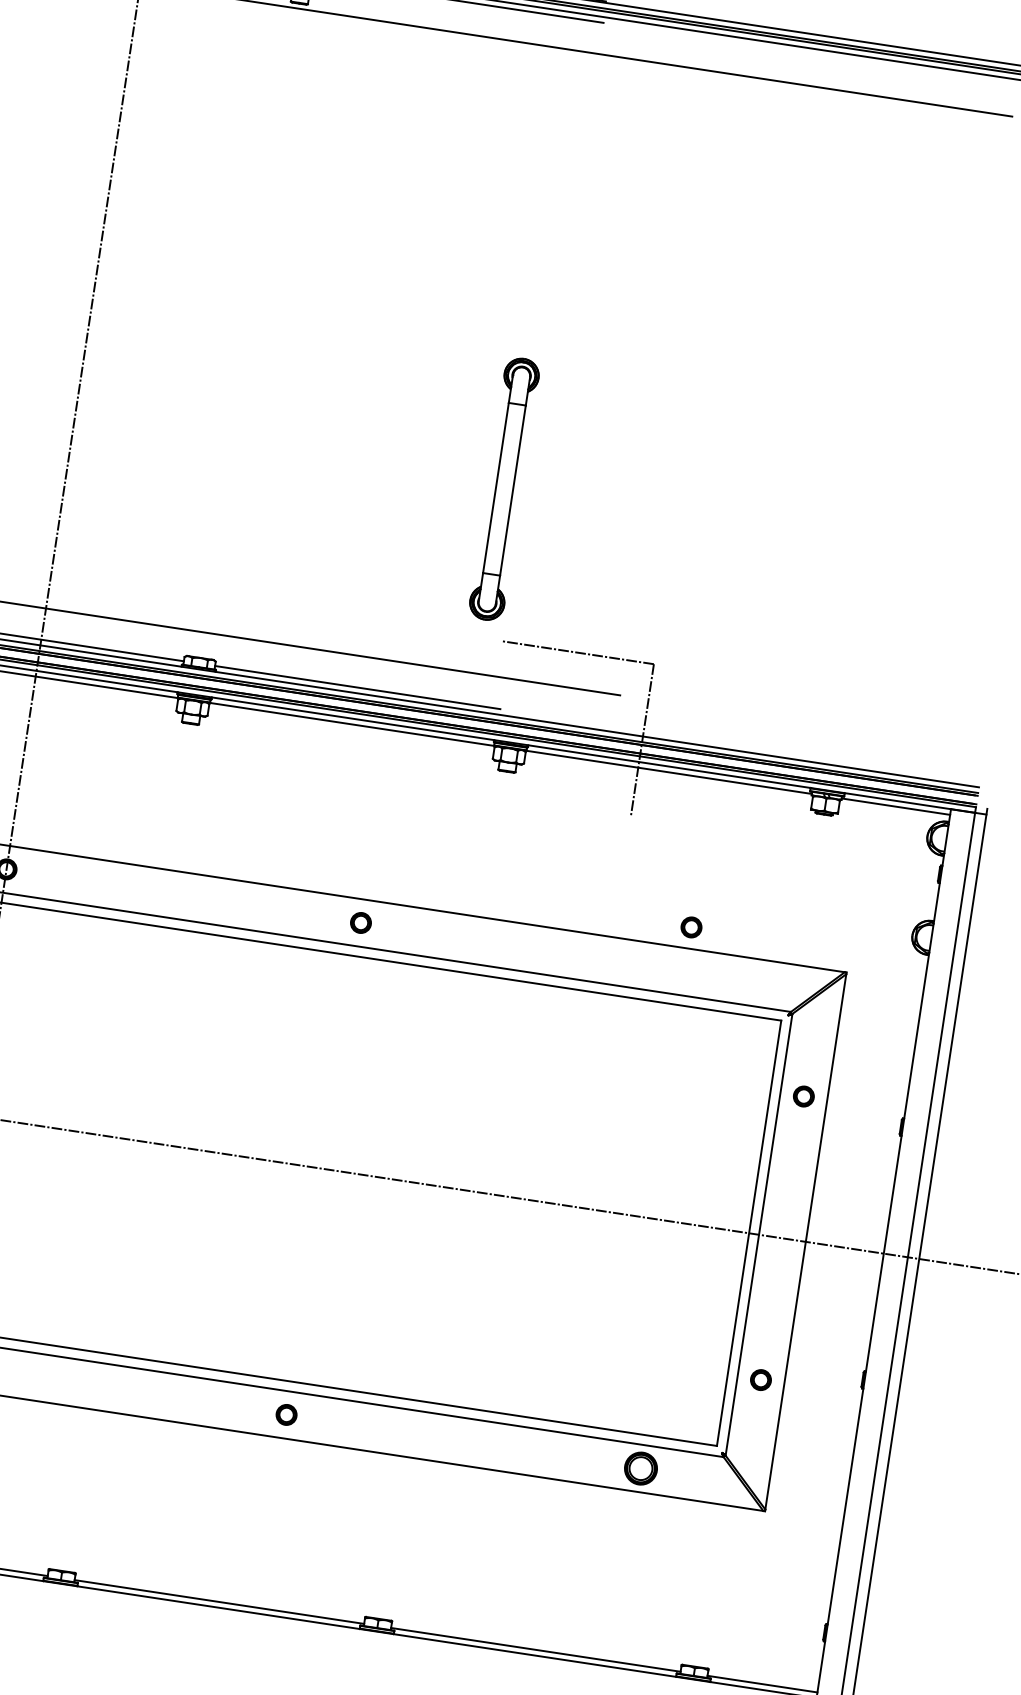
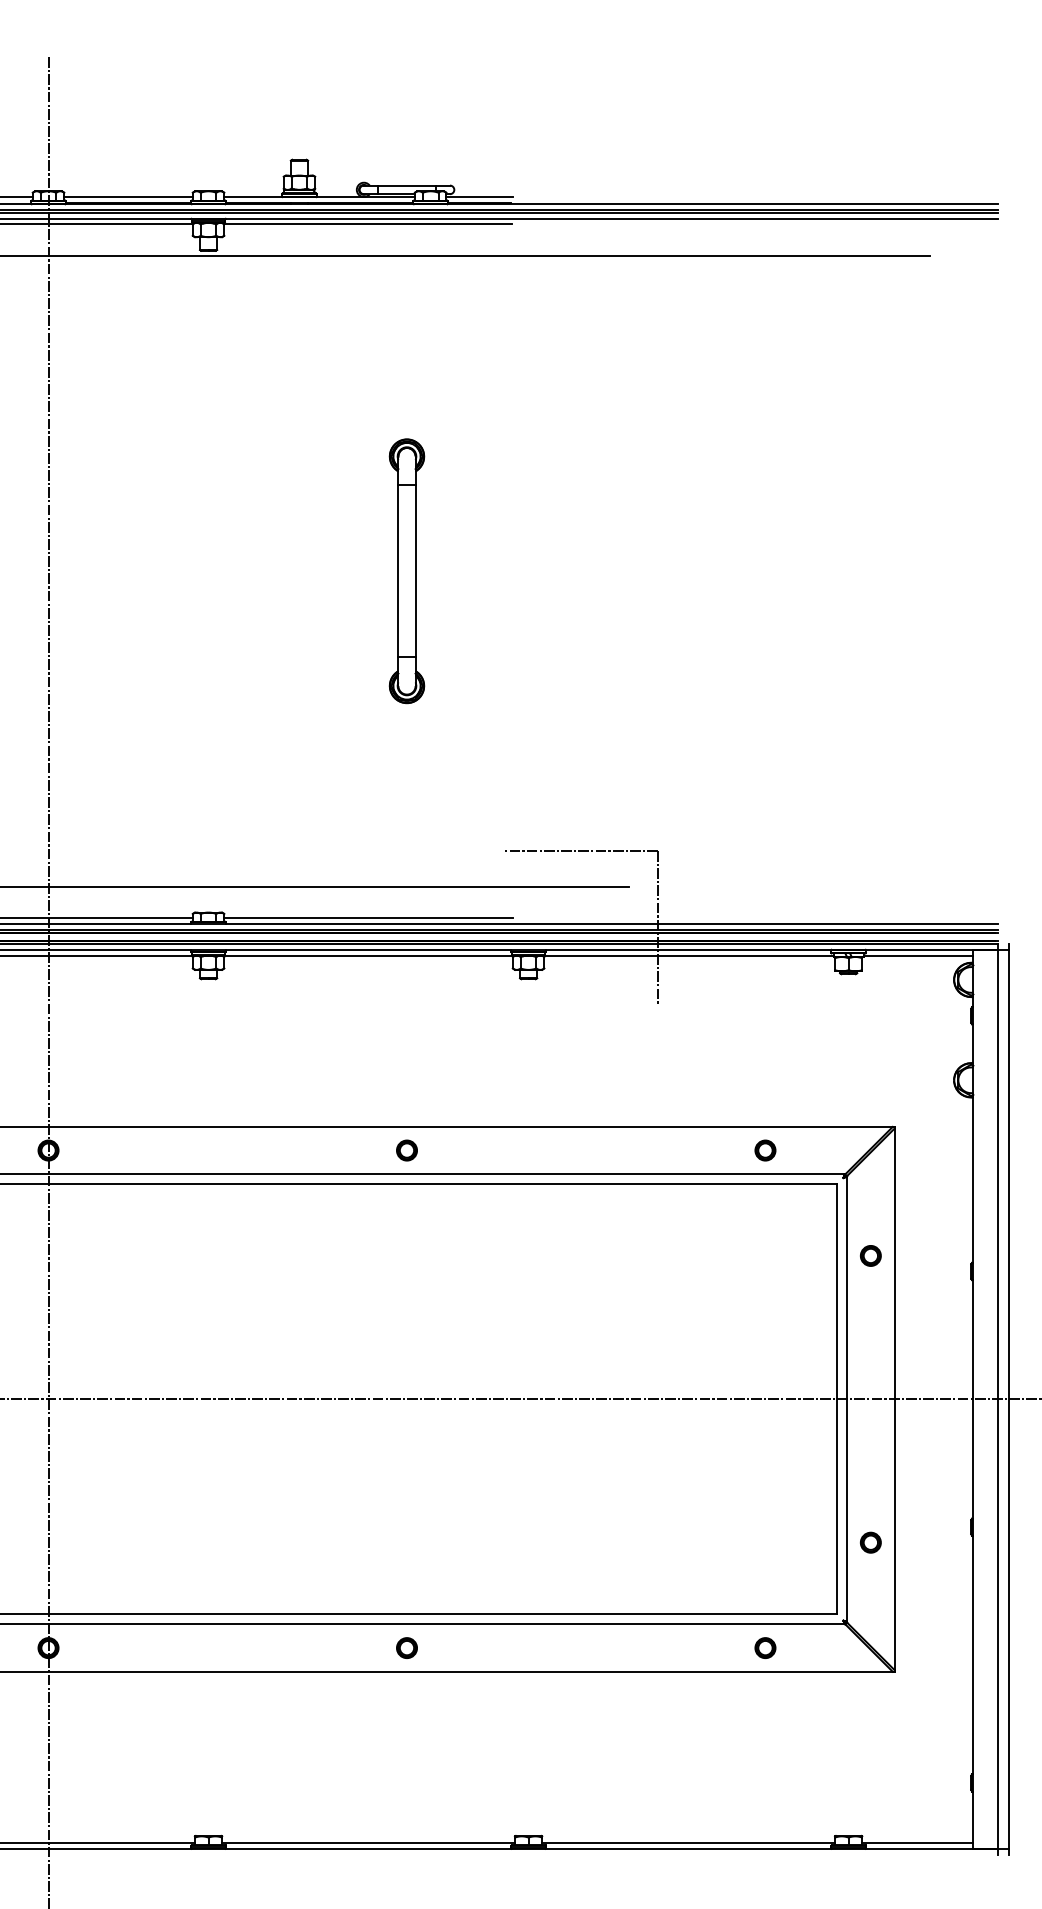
part: (503, 489) -> (406, 571), moved
part: (691, 927) -> (765, 1150), moved
part: (641, 1467) -> (765, 1647), size x0.62

